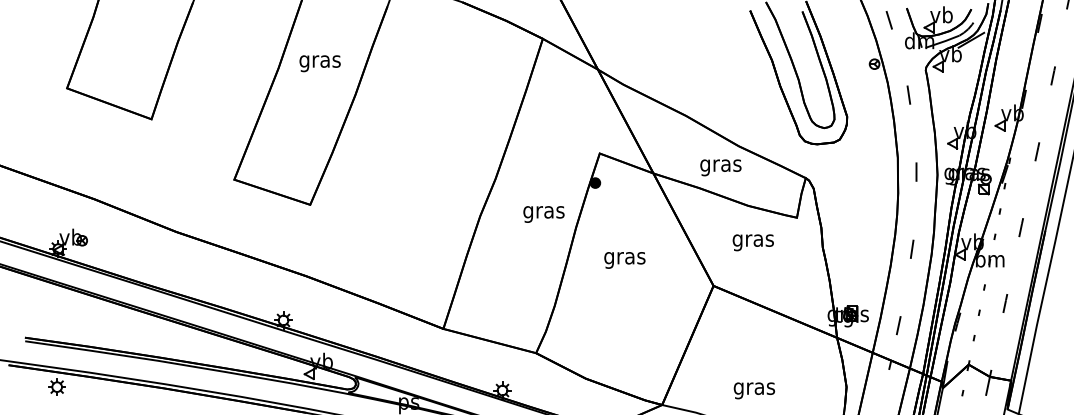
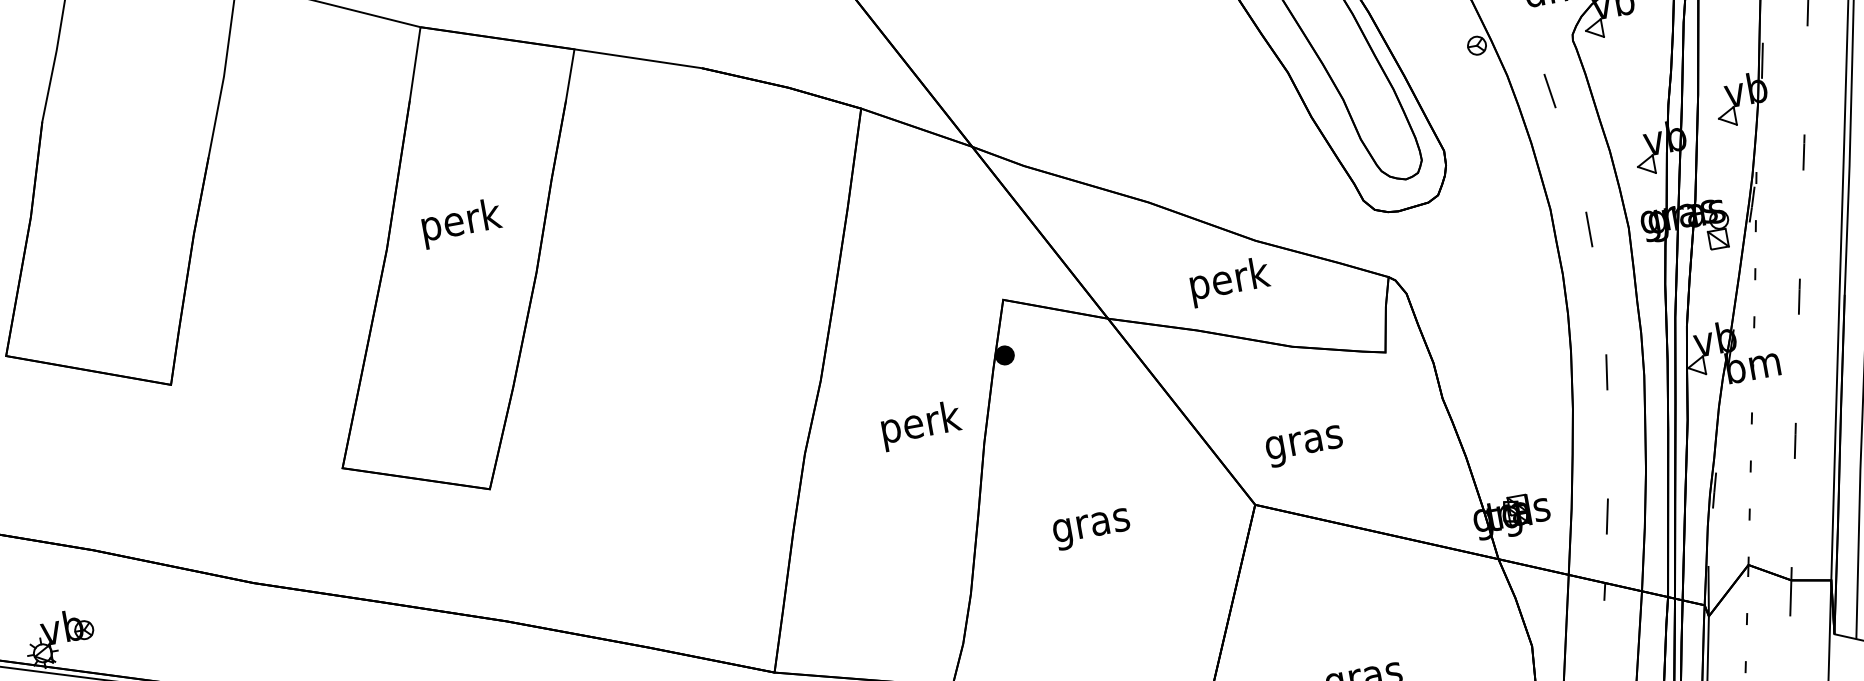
text: (320, 61) -> (461, 223), gras -> perk
text: (721, 165) -> (1230, 281), gras -> perk
text: (544, 211) -> (921, 424), gras -> perk
text: (752, 242) -> (1303, 446), moved
text: (624, 260) -> (1091, 529), moved

